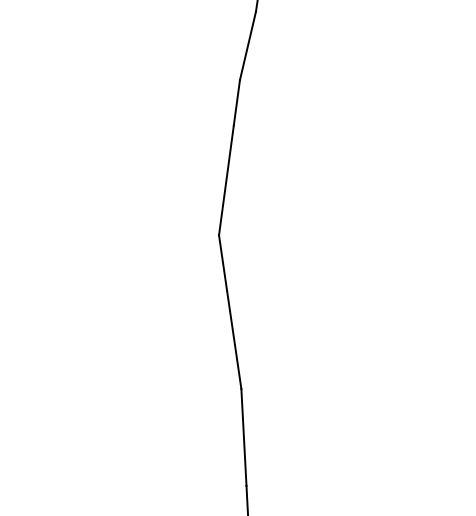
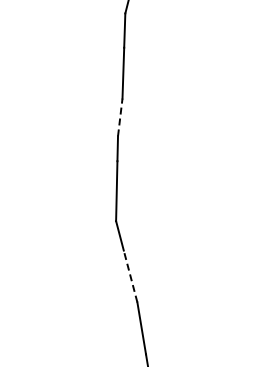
line: (248, 45) -> (120, 117), solid -> dashed
line: (234, 339) -> (130, 276), solid -> dashed

